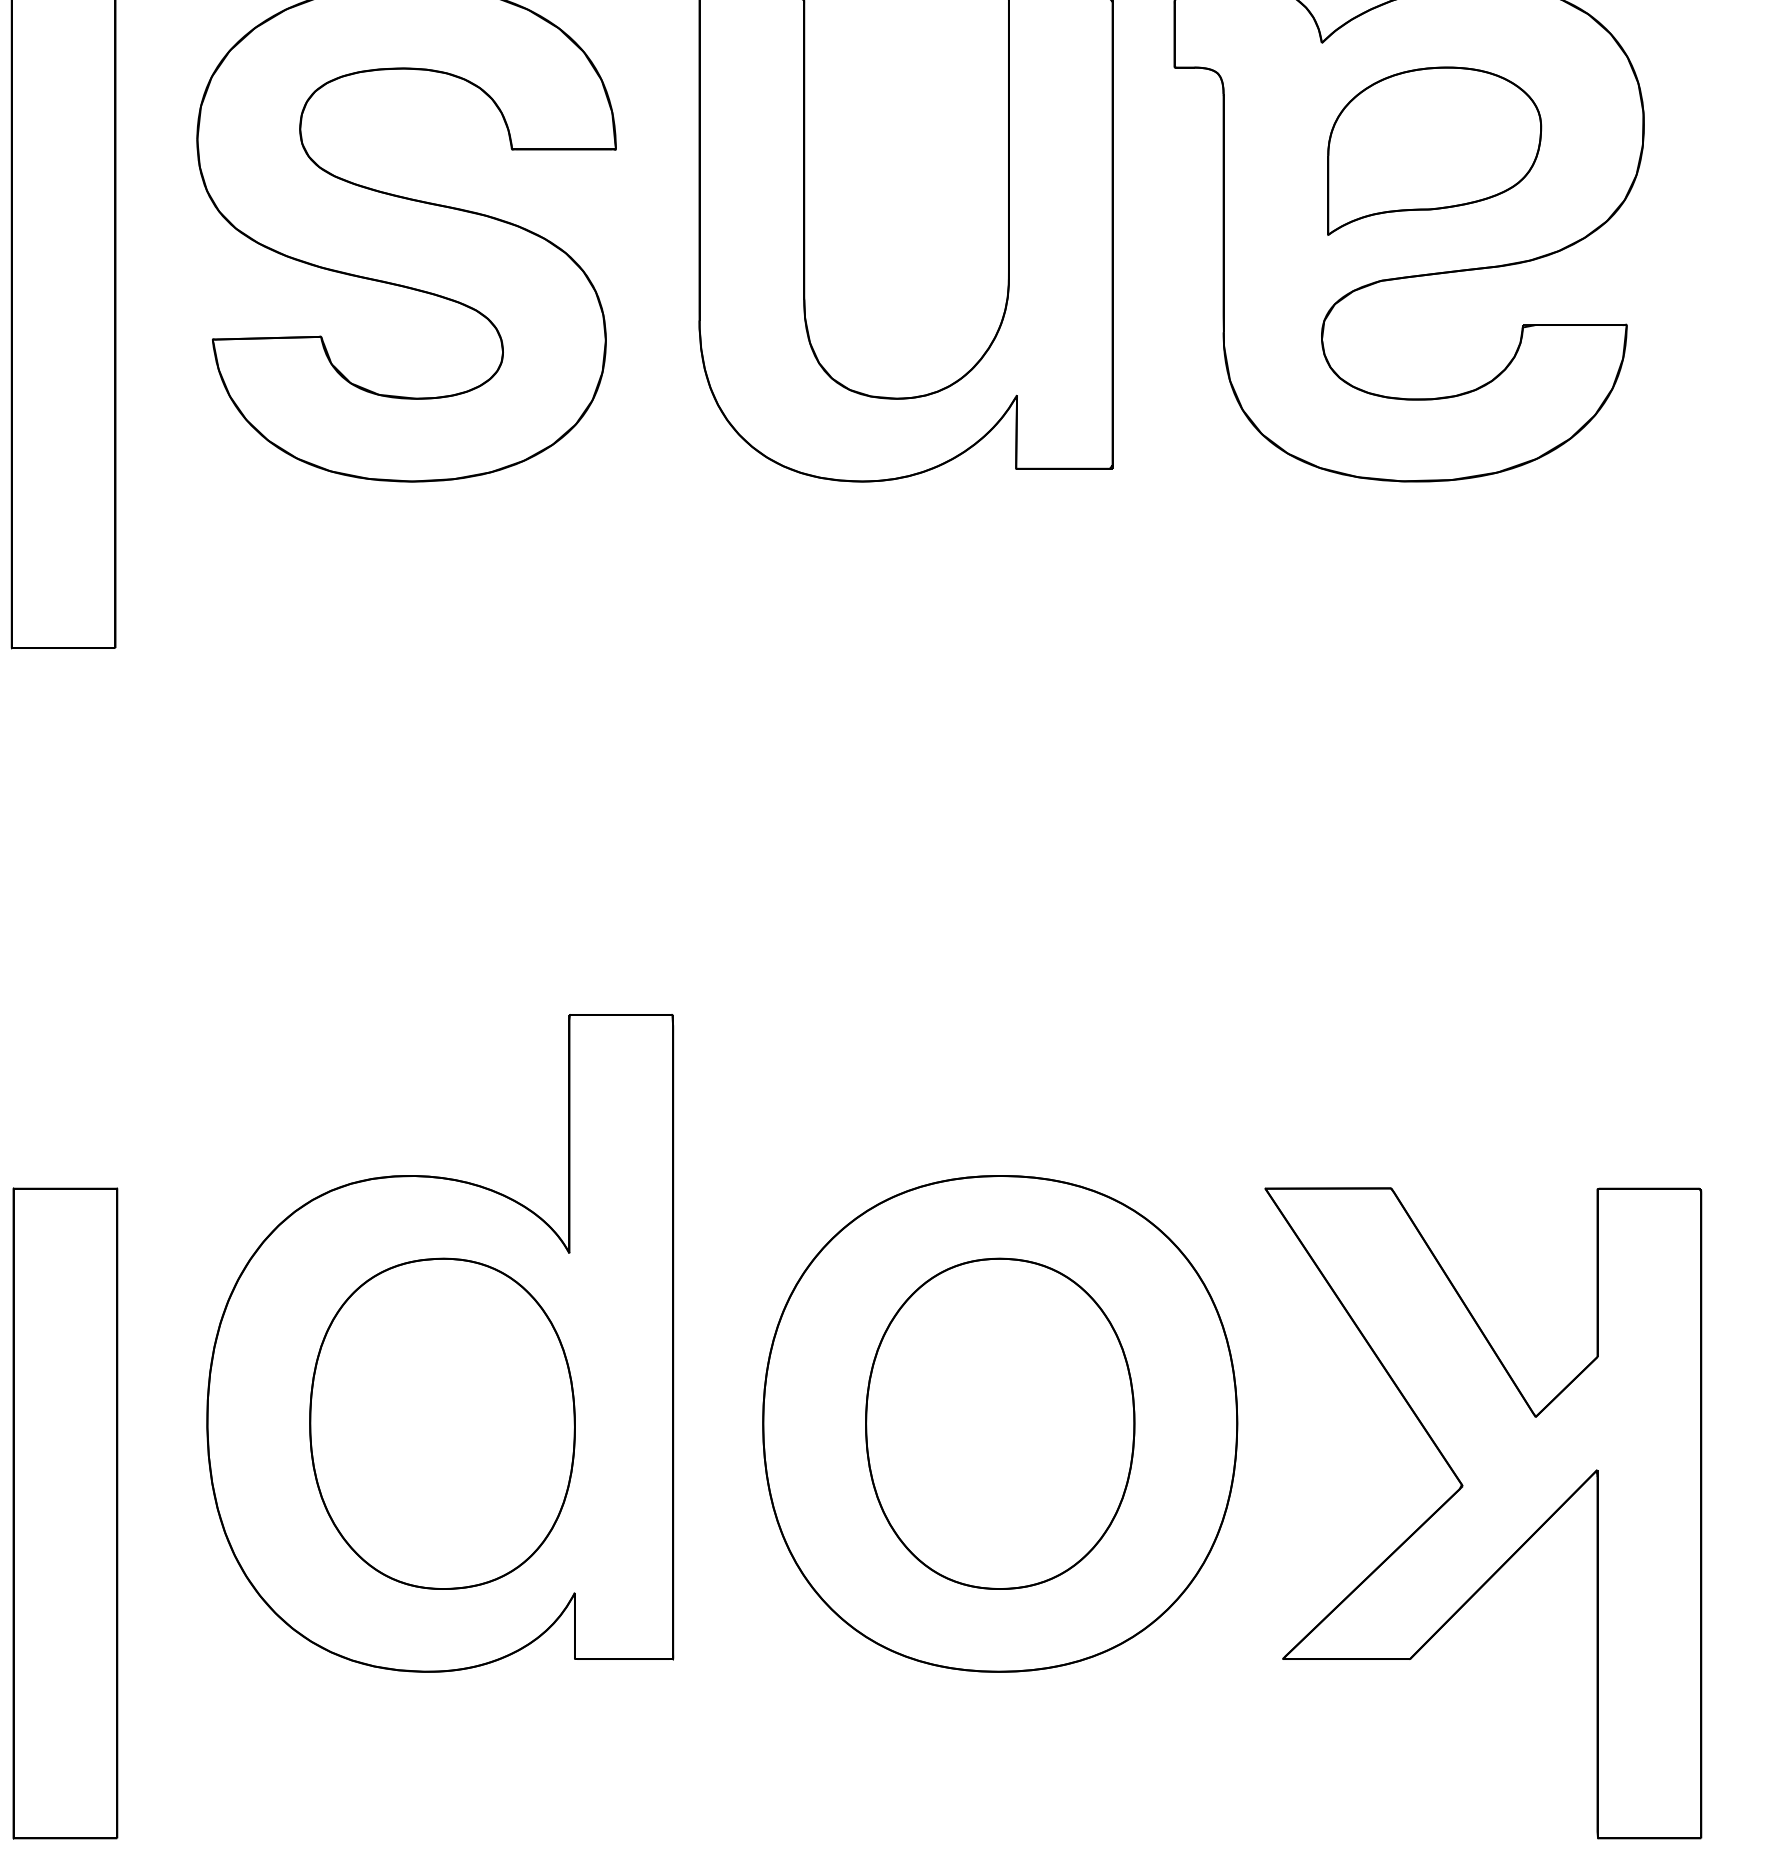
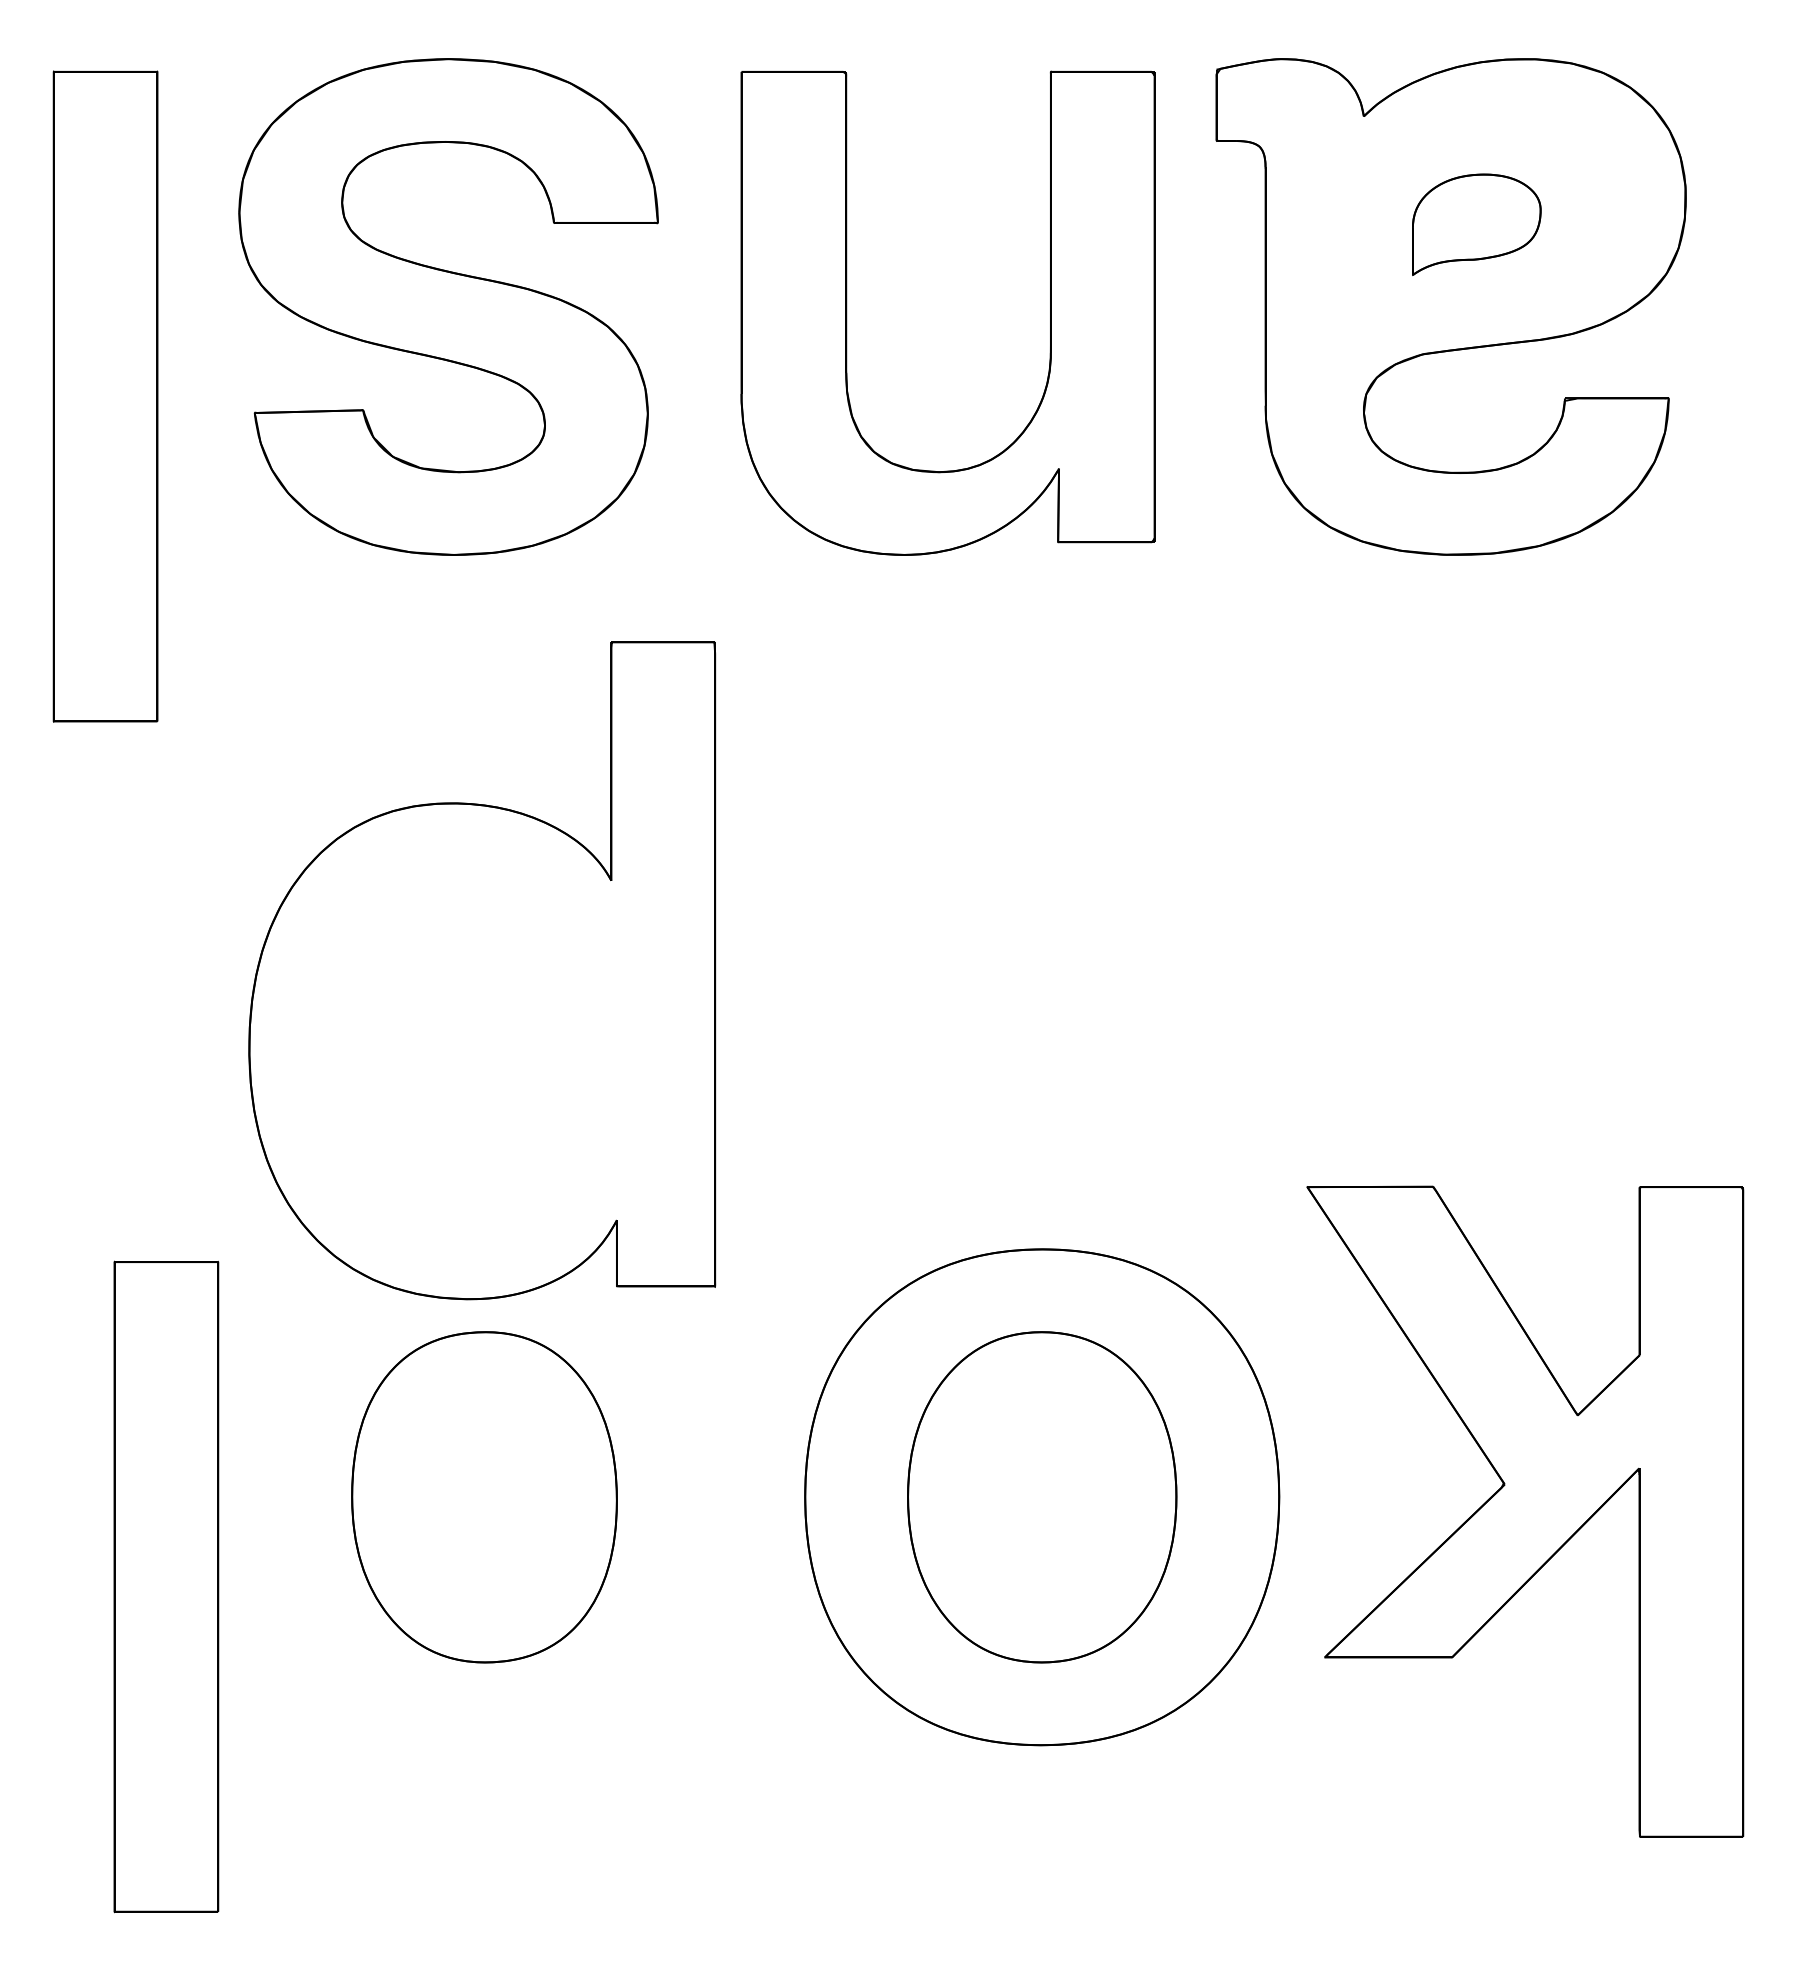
part: (1434, 151) -> (1476, 224), size x0.6
part: (440, 1343) -> (482, 970), moved
part: (65, 1513) -> (166, 1586), moved
part: (1483, 1513) -> (1525, 1511), moved

